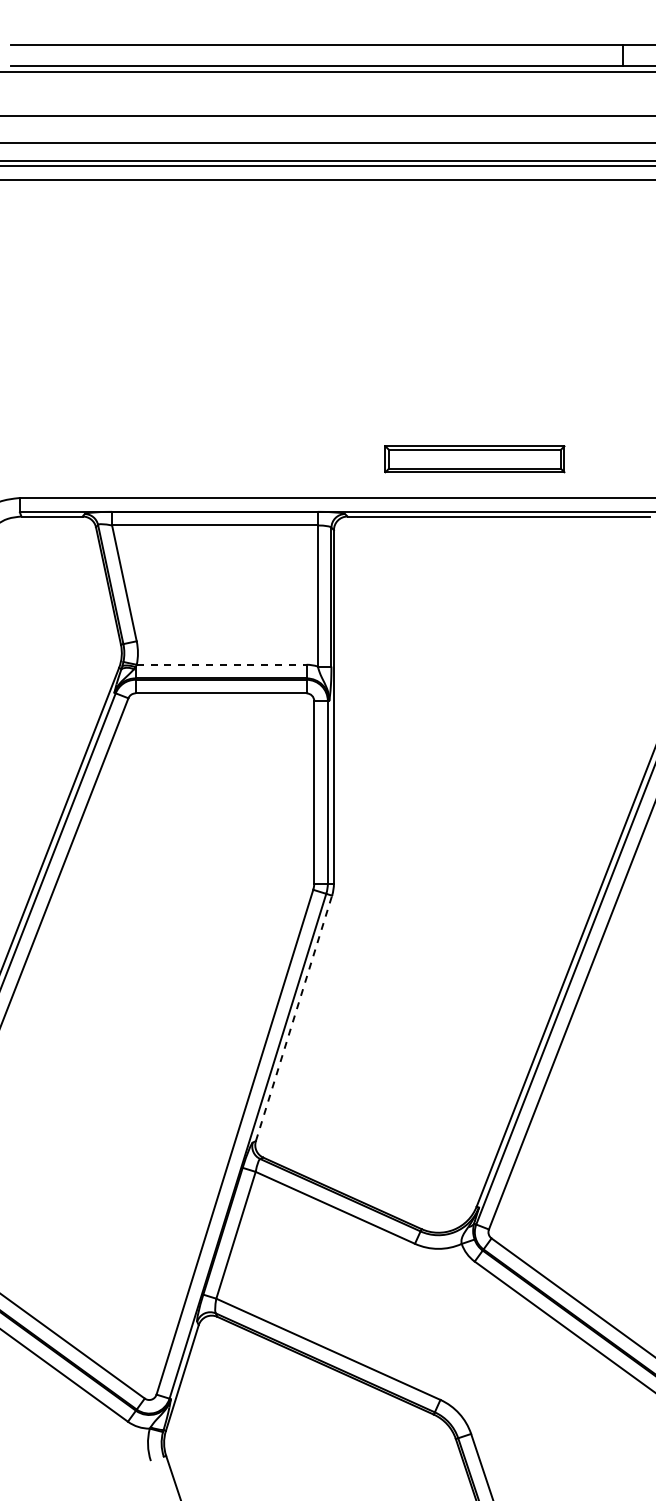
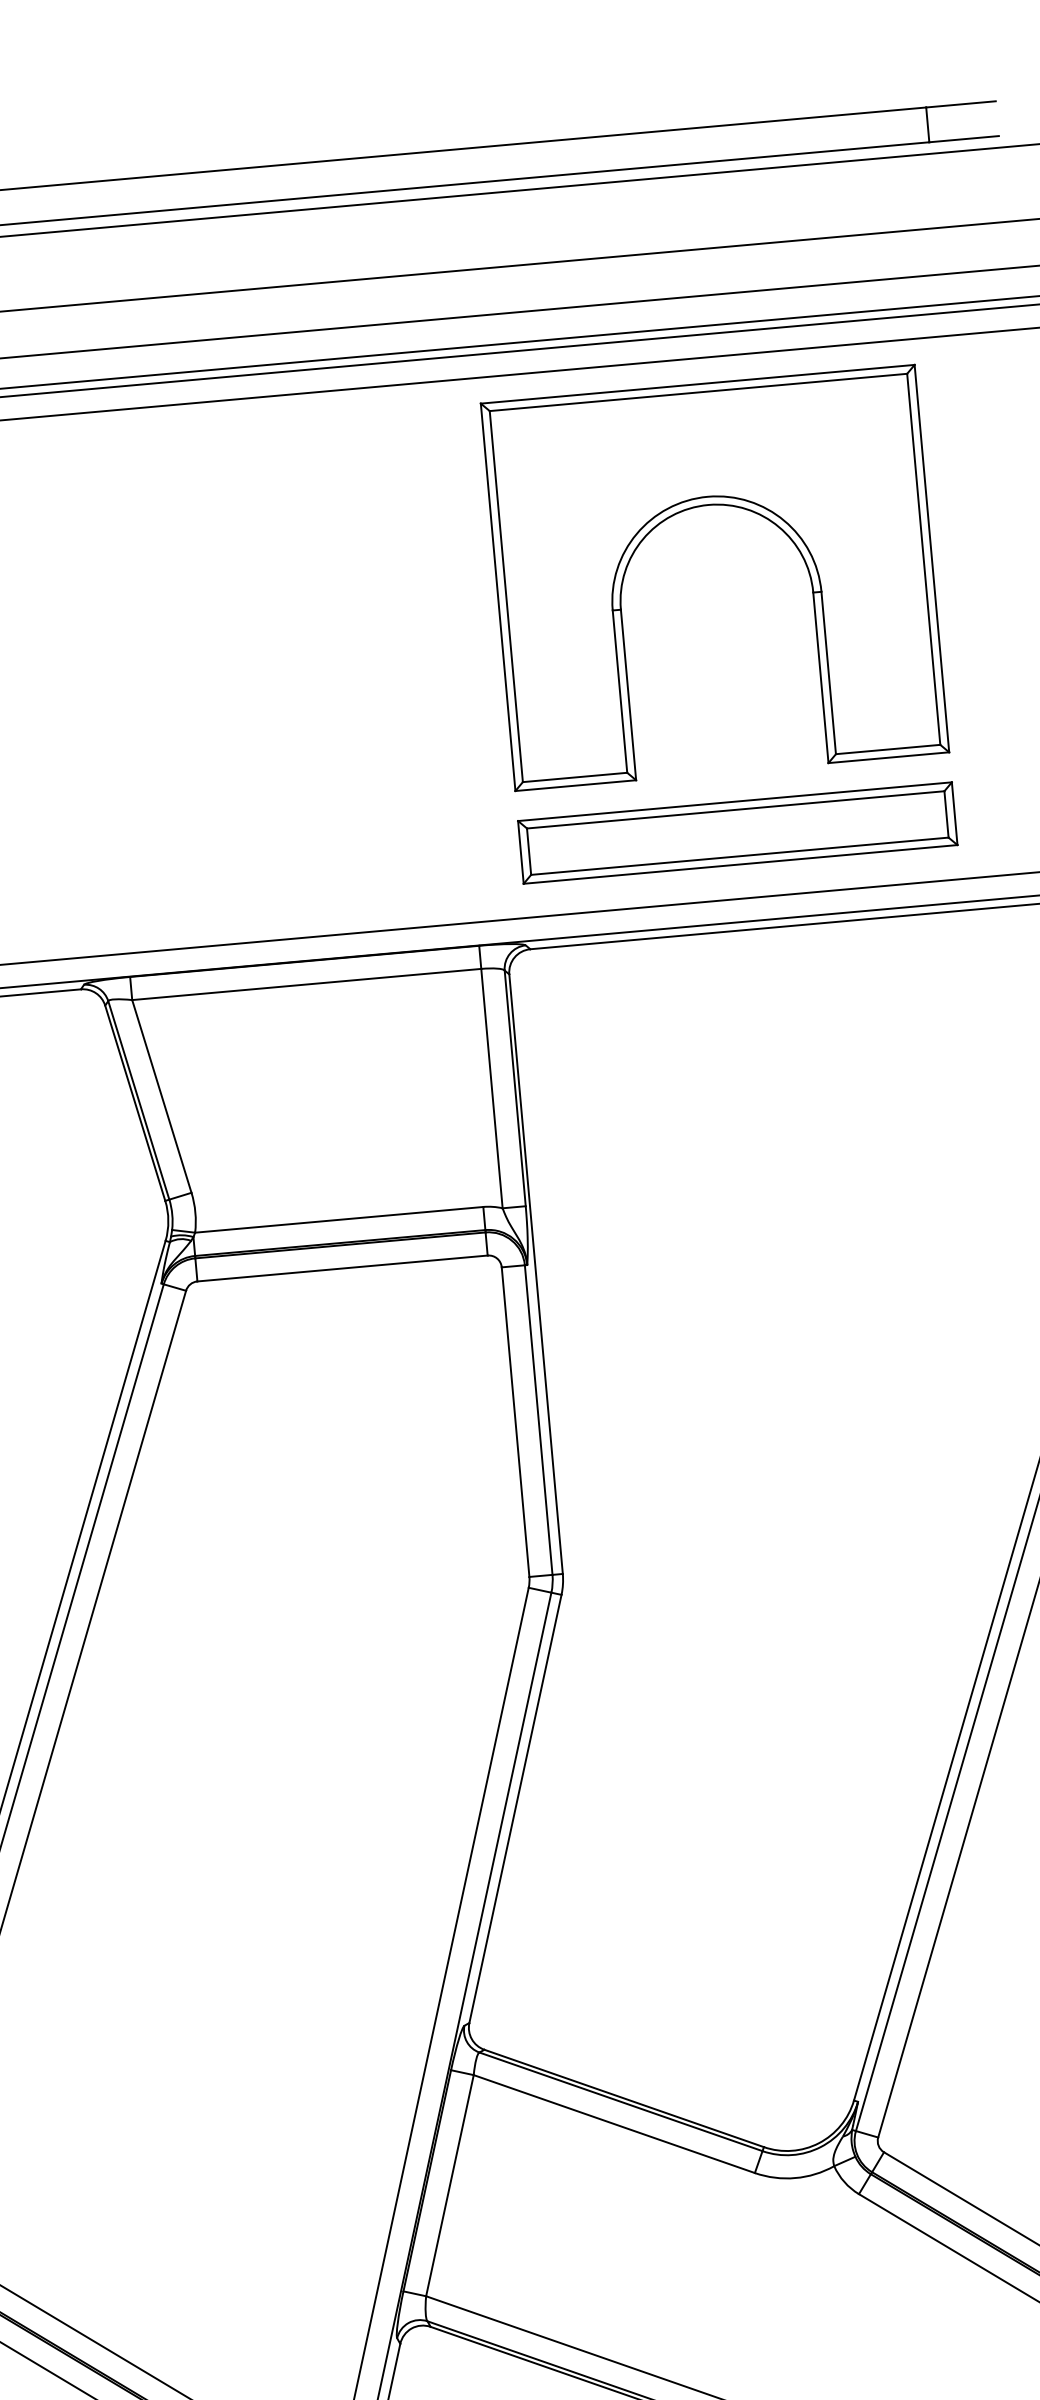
part: (471, 267) -> (702, 507), added
part: (474, 458) -> (736, 831), size x1.43
line: (221, 664) -> (338, 1219), dashed -> solid
line: (293, 1018) -> (514, 1809), dashed -> solid

